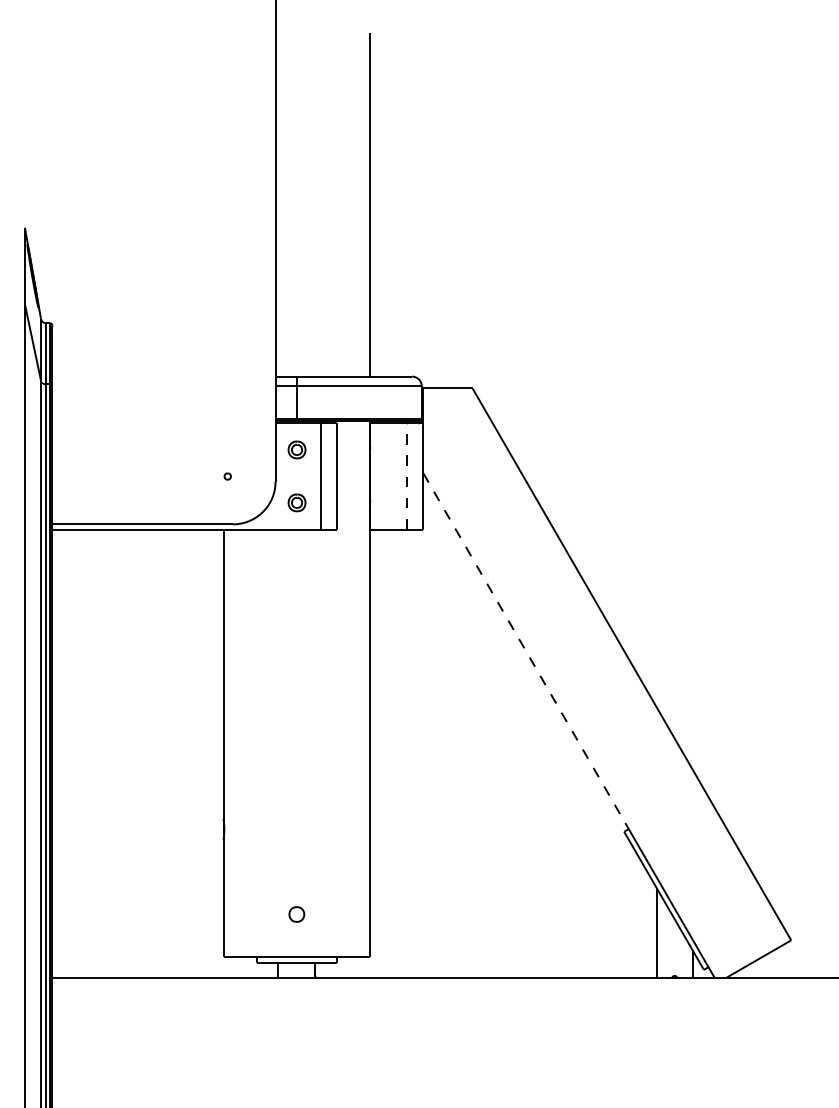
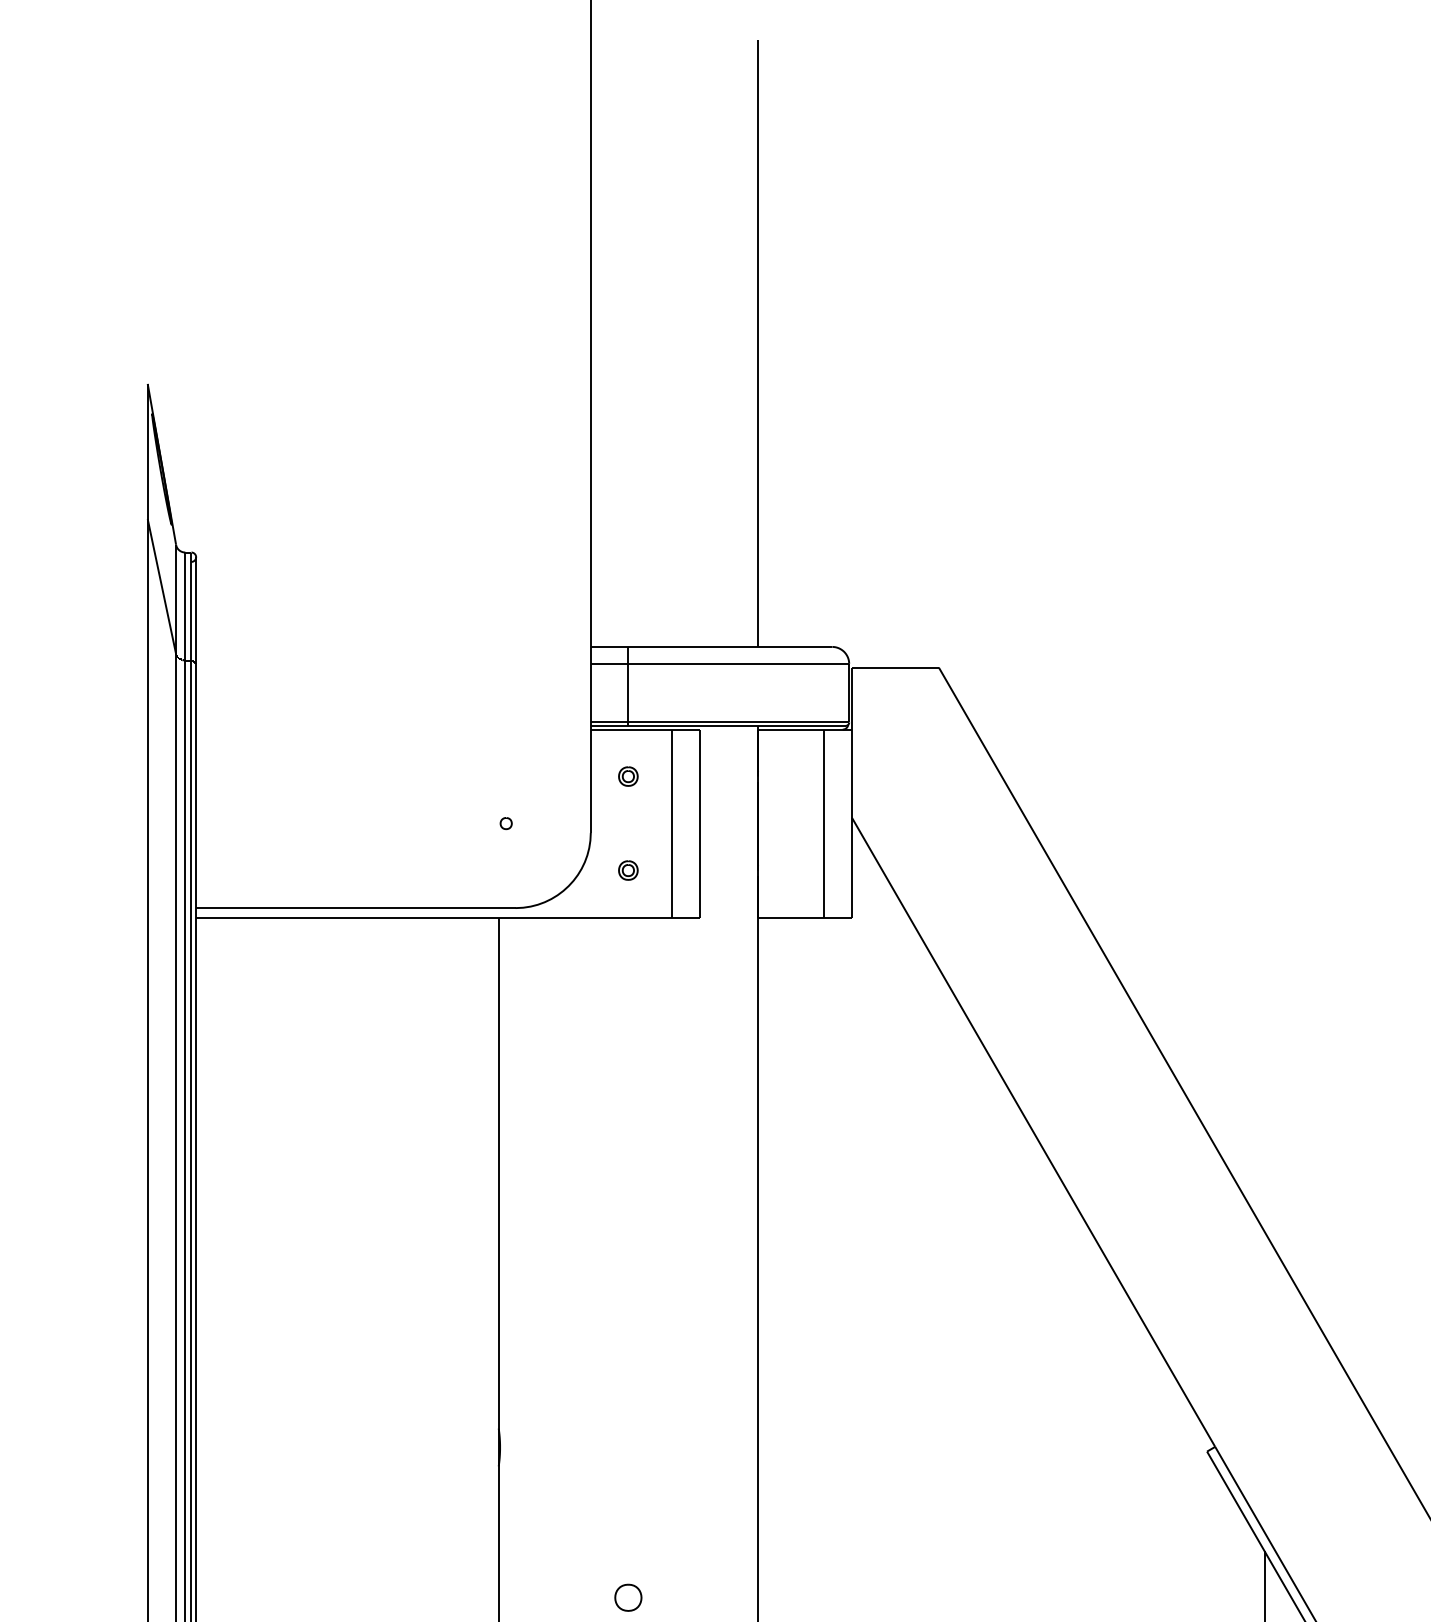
part: (296, 449) -> (627, 775), size x0.62
line: (407, 476) -> (823, 823), dashed -> solid
part: (296, 503) -> (627, 871), size x0.62
line: (526, 651) -> (1034, 1132), dashed -> solid

